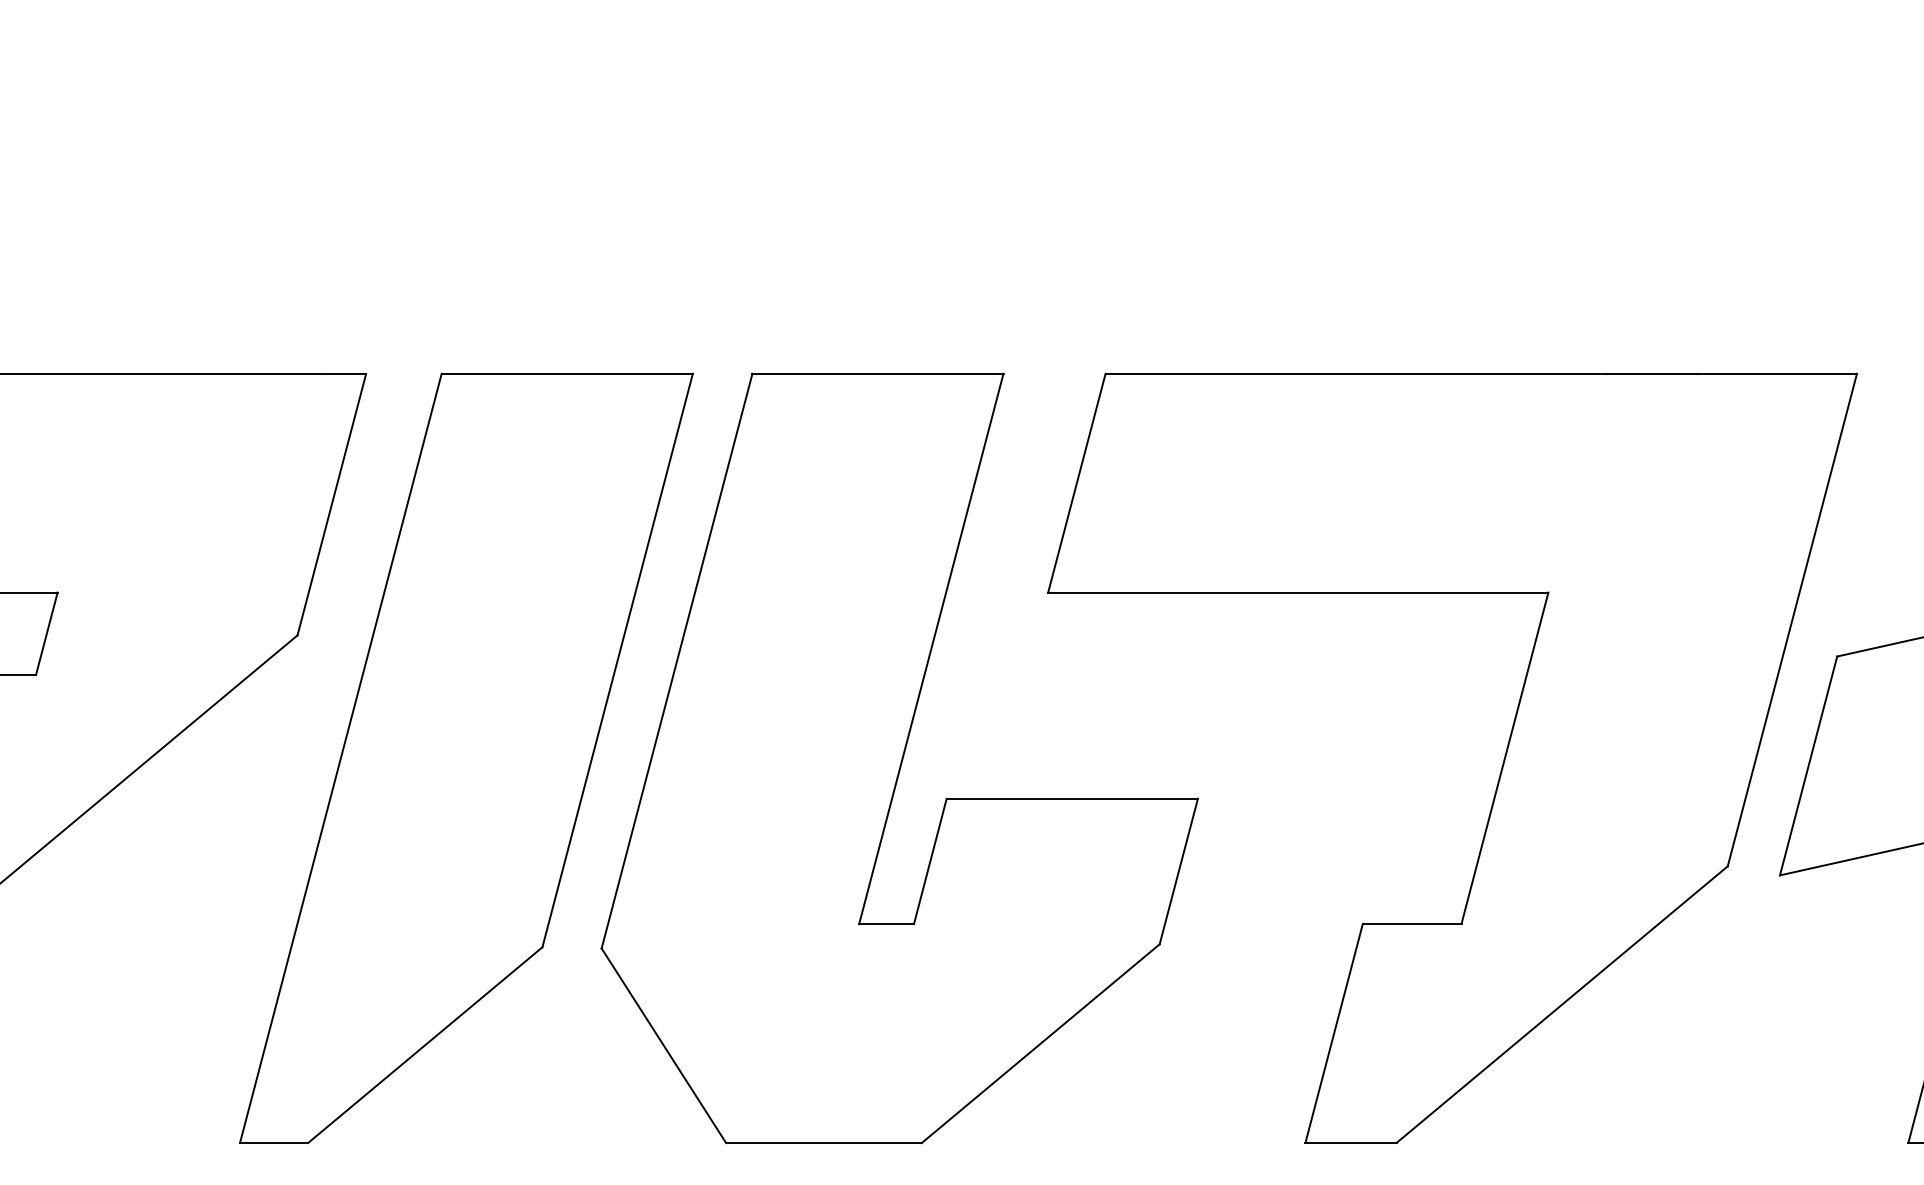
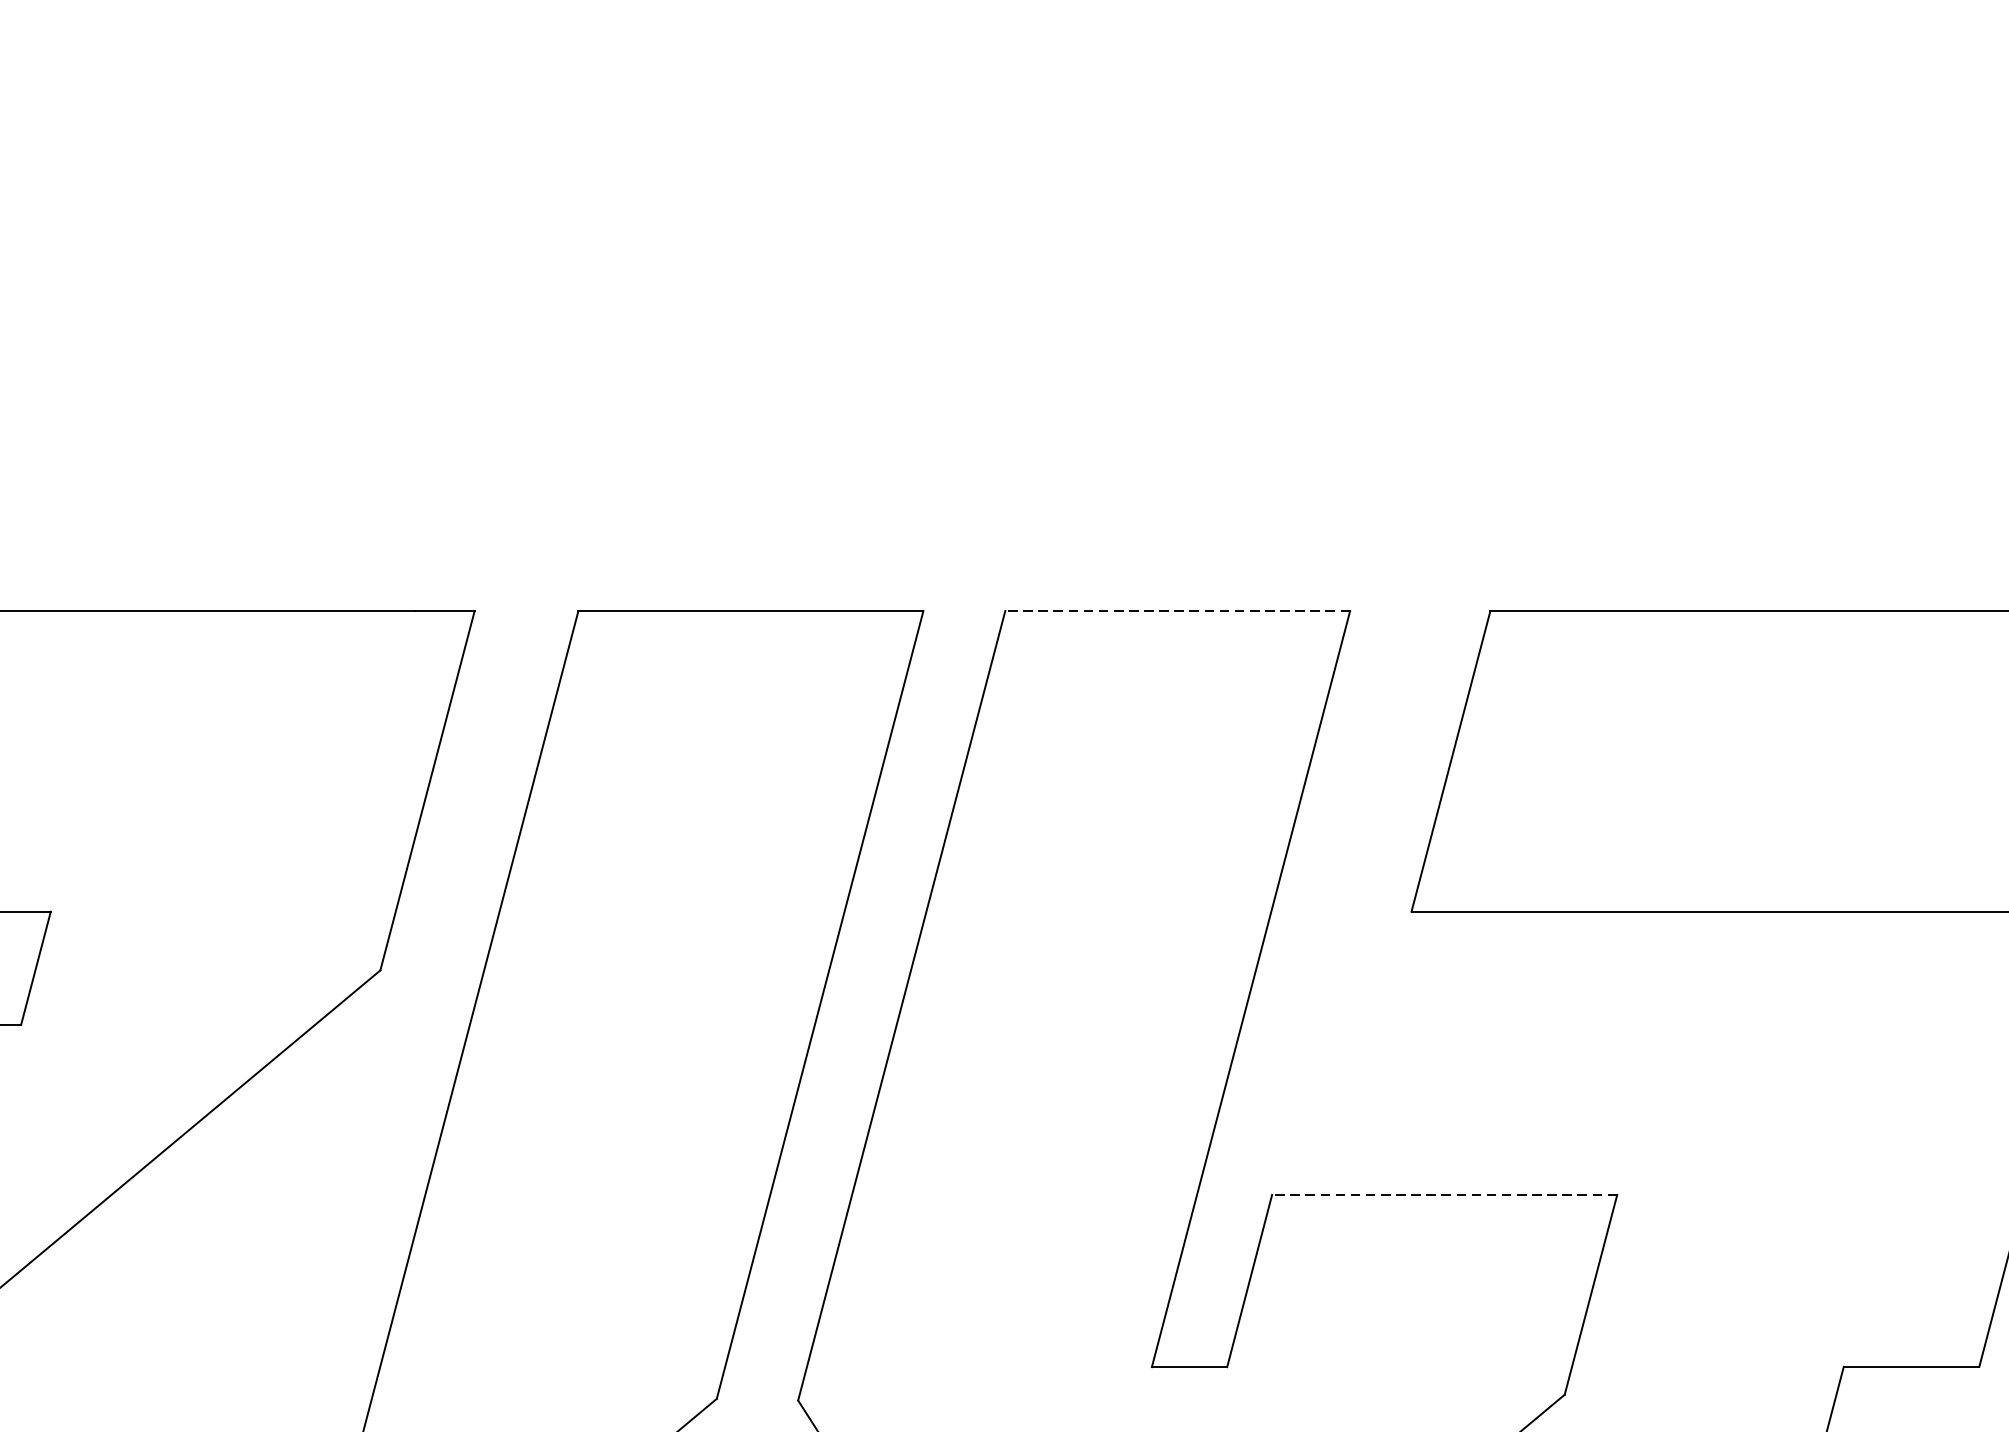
line: (877, 373) -> (1177, 610), solid -> dashed
line: (1072, 798) -> (1444, 1194), solid -> dashed

